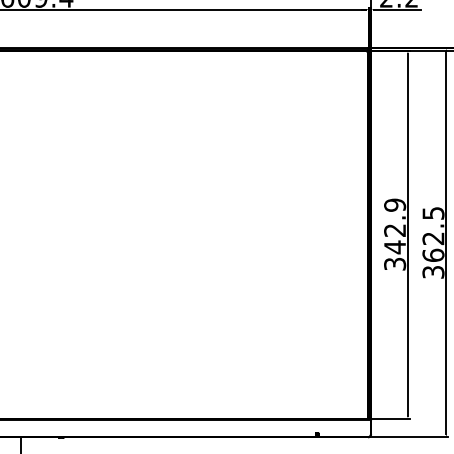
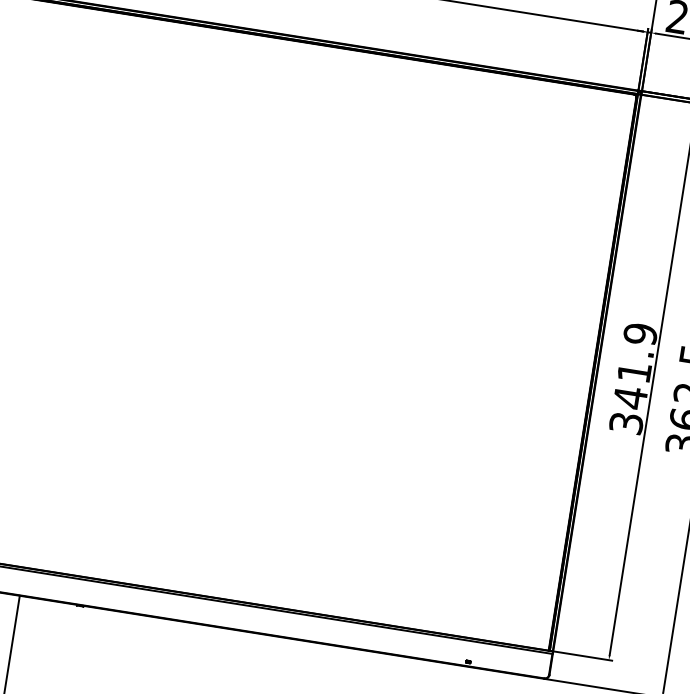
text: (394, 230) -> (633, 372), 342.9 -> 341.9

